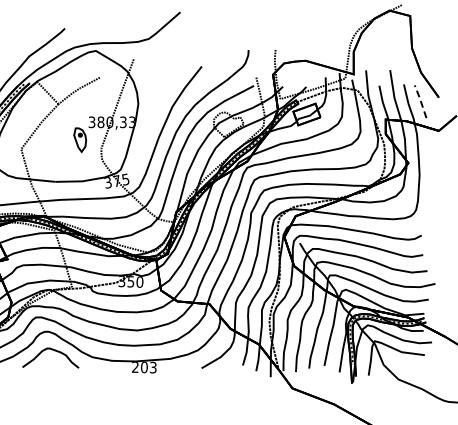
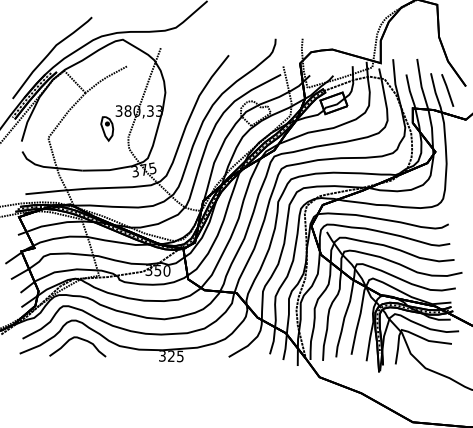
line: (420, 100) -> (447, 89), dashed -> solid
text: (144, 367) -> (171, 356), 203 -> 325

